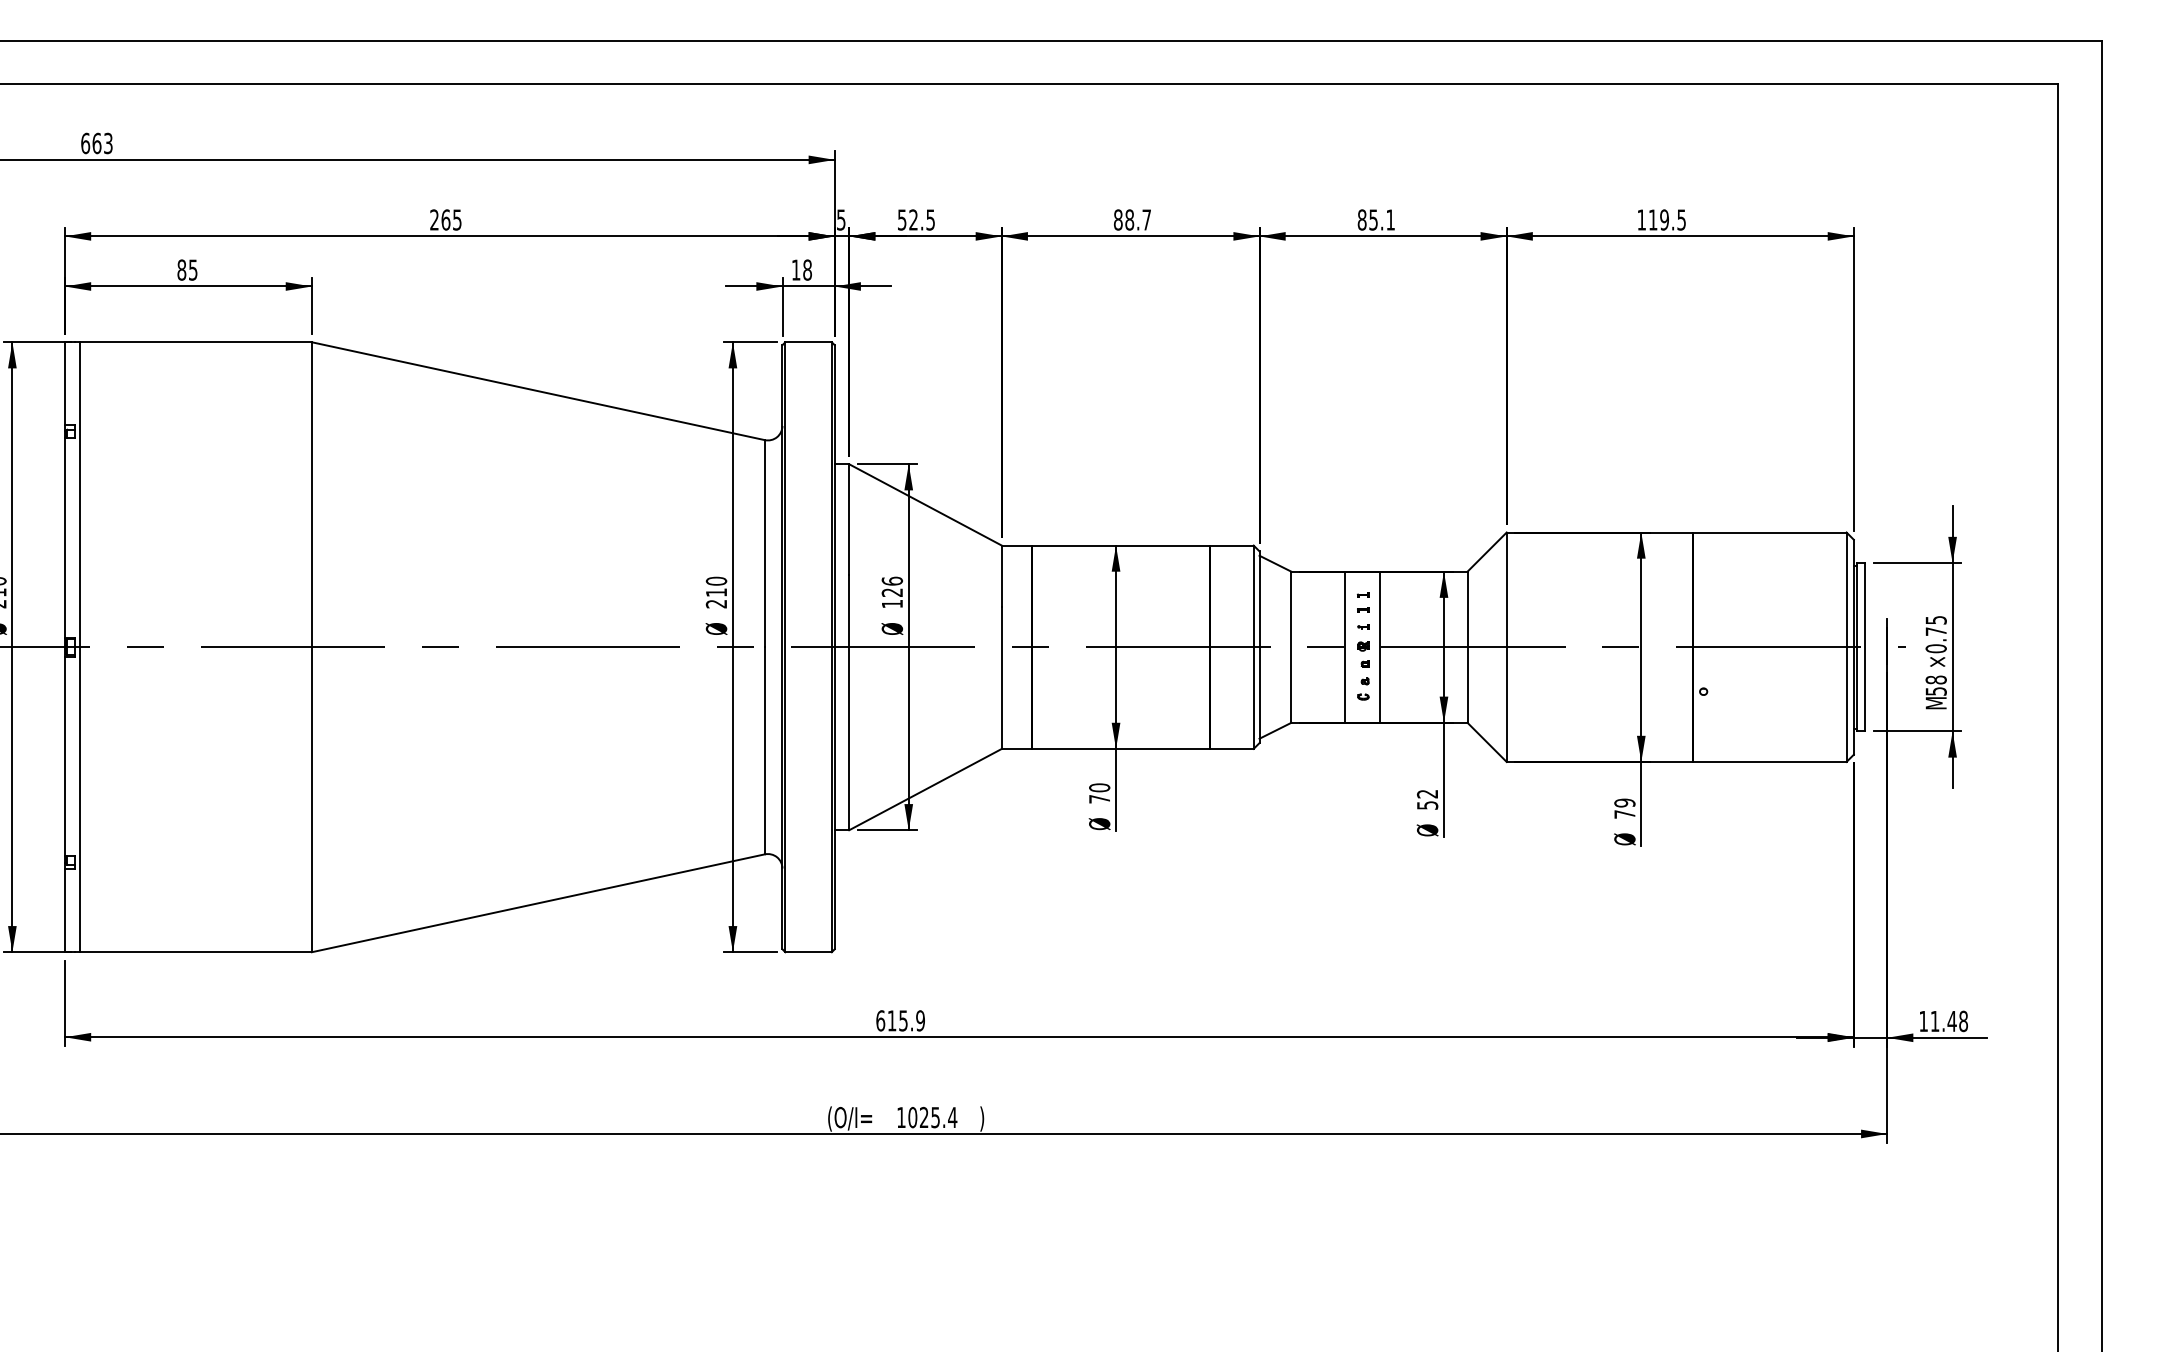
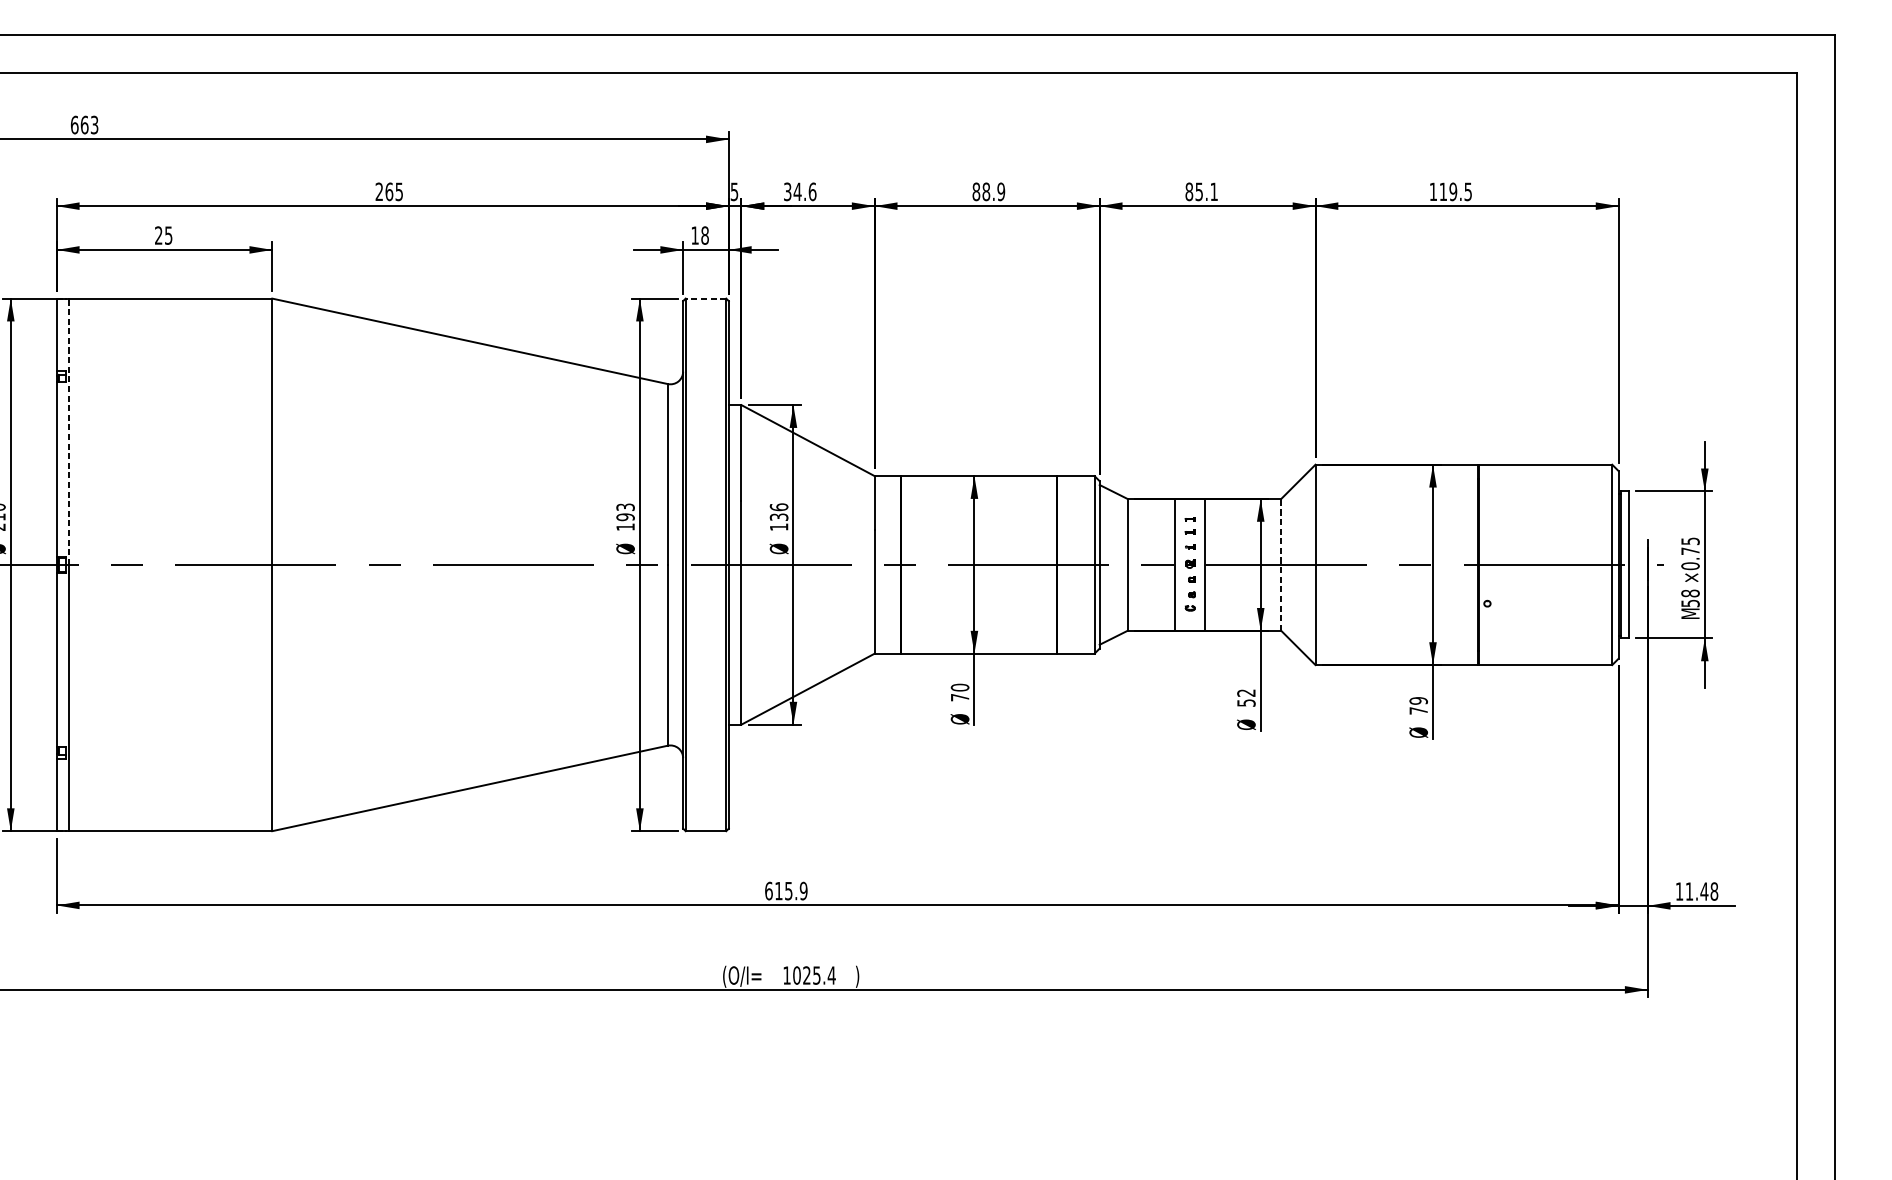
text: (916, 219) -> (800, 191), 52.5 -> 34.6
text: (1146, 219) -> (1001, 191), 88.7 -> 88.9
text: (181, 269) -> (158, 235), 85 -> 25
line: (808, 342) -> (705, 298), solid -> dashed
line: (79, 494) -> (69, 431), solid -> dashed
text: (716, 592) -> (625, 517), 210 -> 193
text: (892, 592) -> (779, 517), 126 -> 136
line: (1467, 647) -> (1281, 565), solid -> dashed

